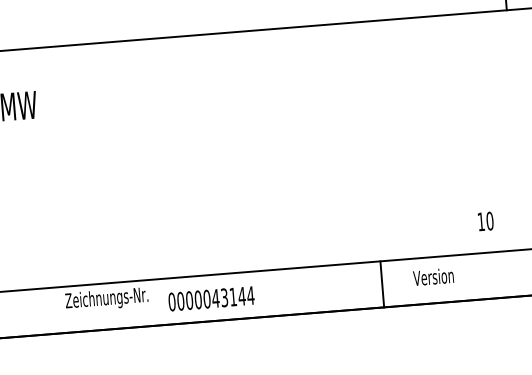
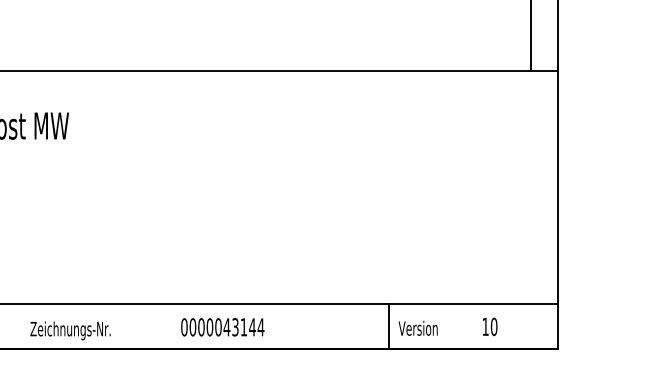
text: (486, 221) -> (490, 326), moved
text: (432, 277) -> (417, 328), moved
text: (106, 299) -> (70, 330), moved

